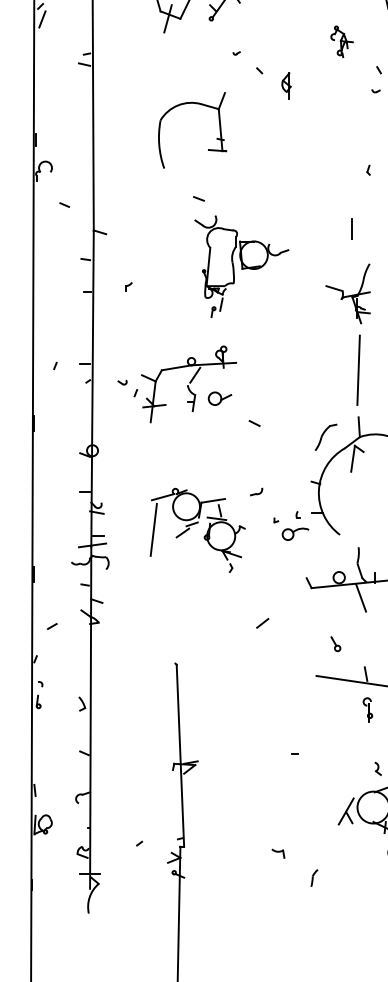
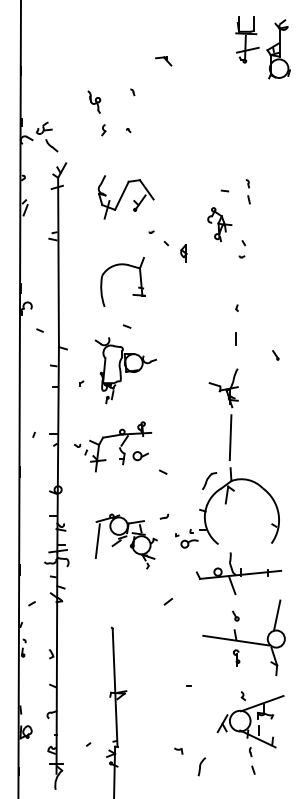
part: (341, 41) -> (219, 224), size x1.67
line: (350, 228) -> (235, 338), moved
part: (241, 266) -> (125, 370), moved
part: (335, 643) -> (235, 615), moved
part: (313, 877) -> (201, 766), size x1.67

